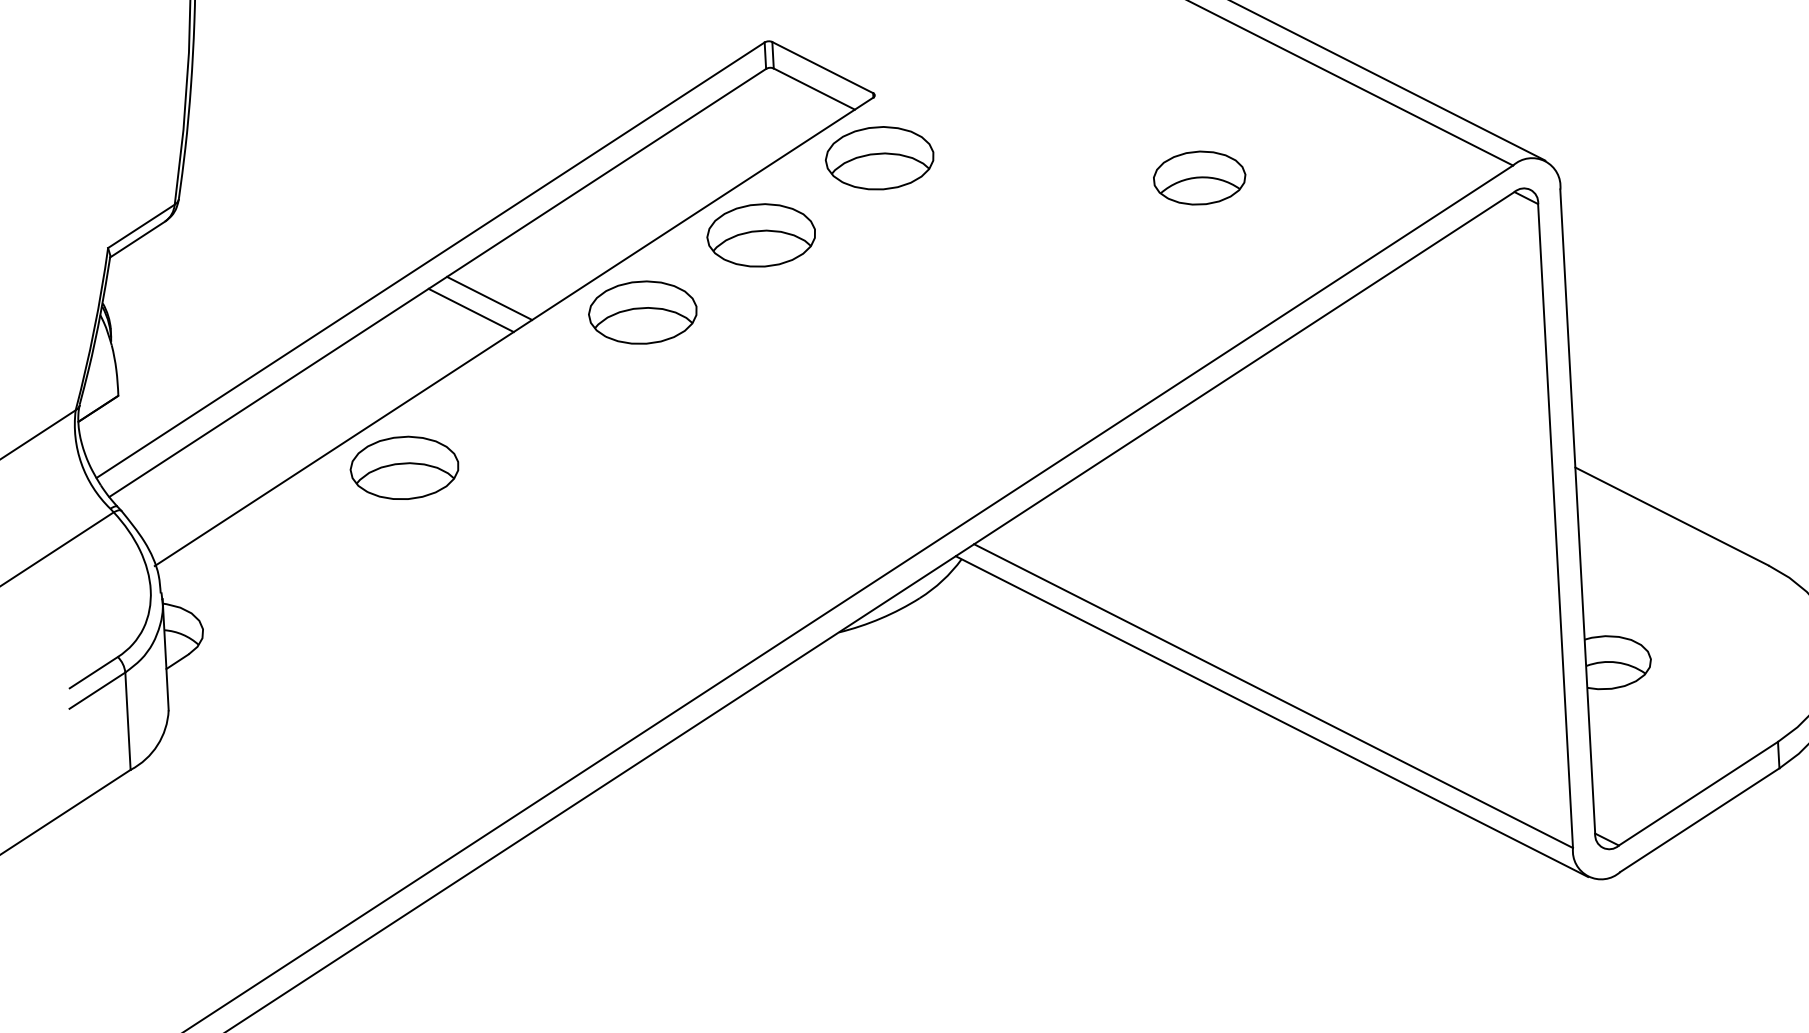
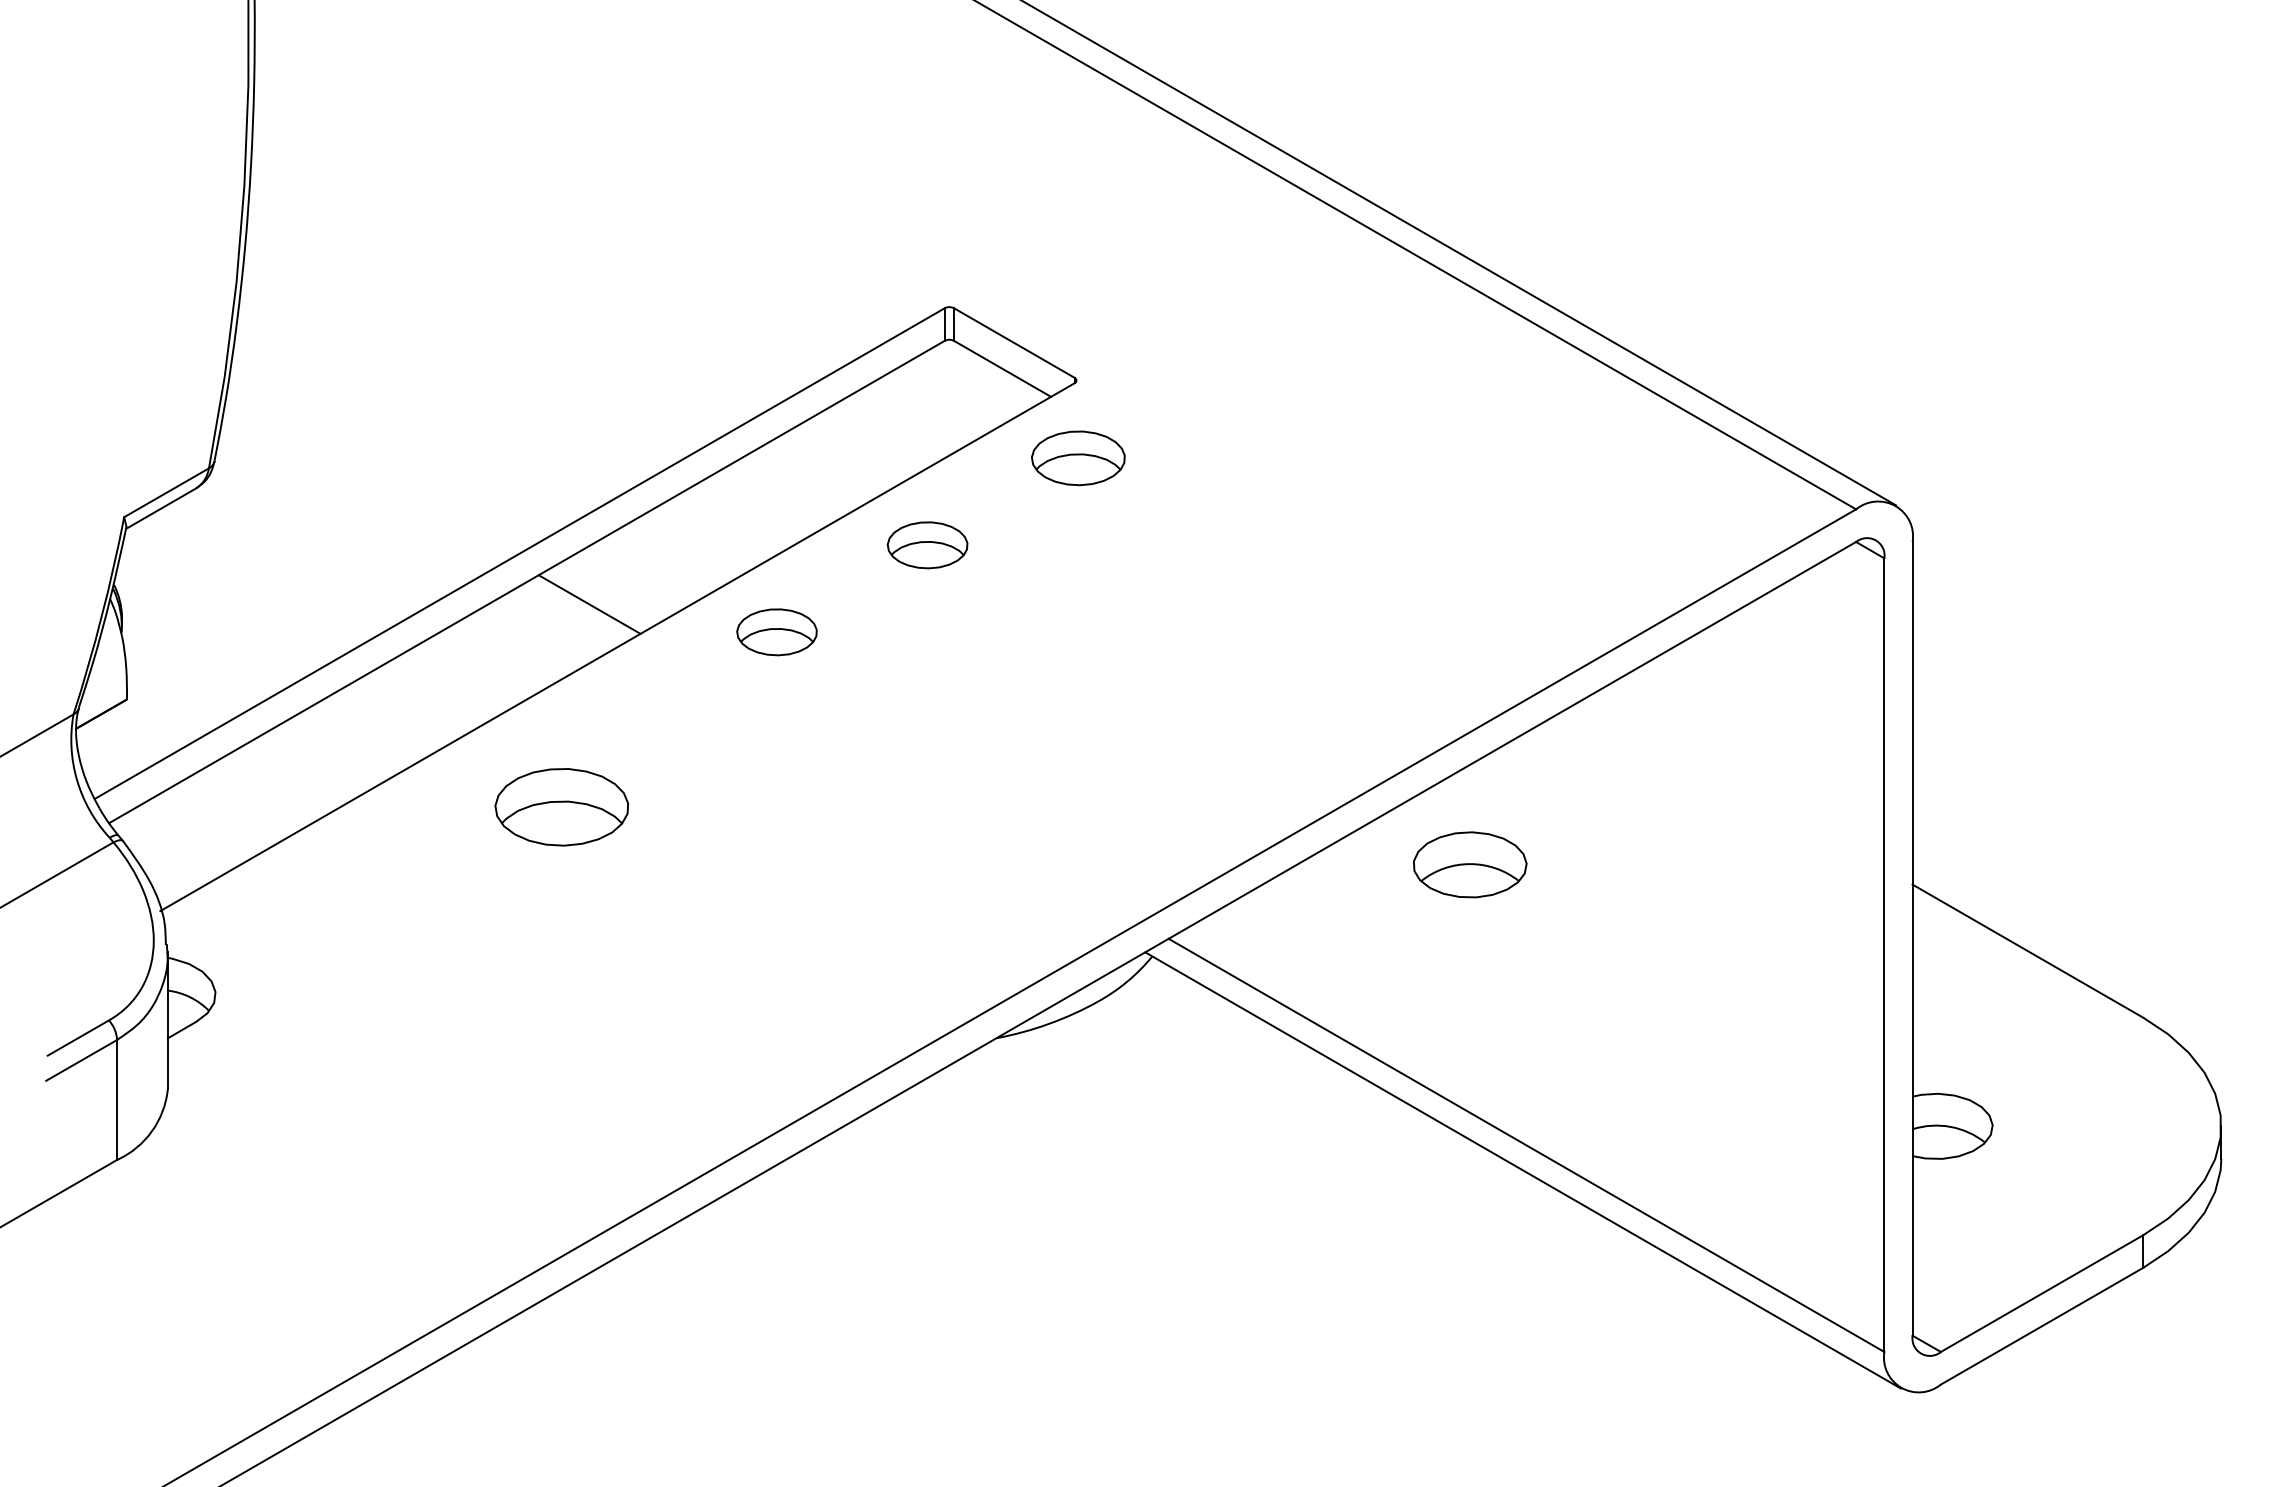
part: (879, 158) -> (1078, 458), size x0.7
part: (1199, 177) -> (1470, 864), moved
part: (761, 235) -> (927, 545), size x0.6
line: (471, 309) -> (566, 617), removed
part: (642, 312) -> (776, 632), size x0.6
part: (404, 468) -> (561, 807), moved

